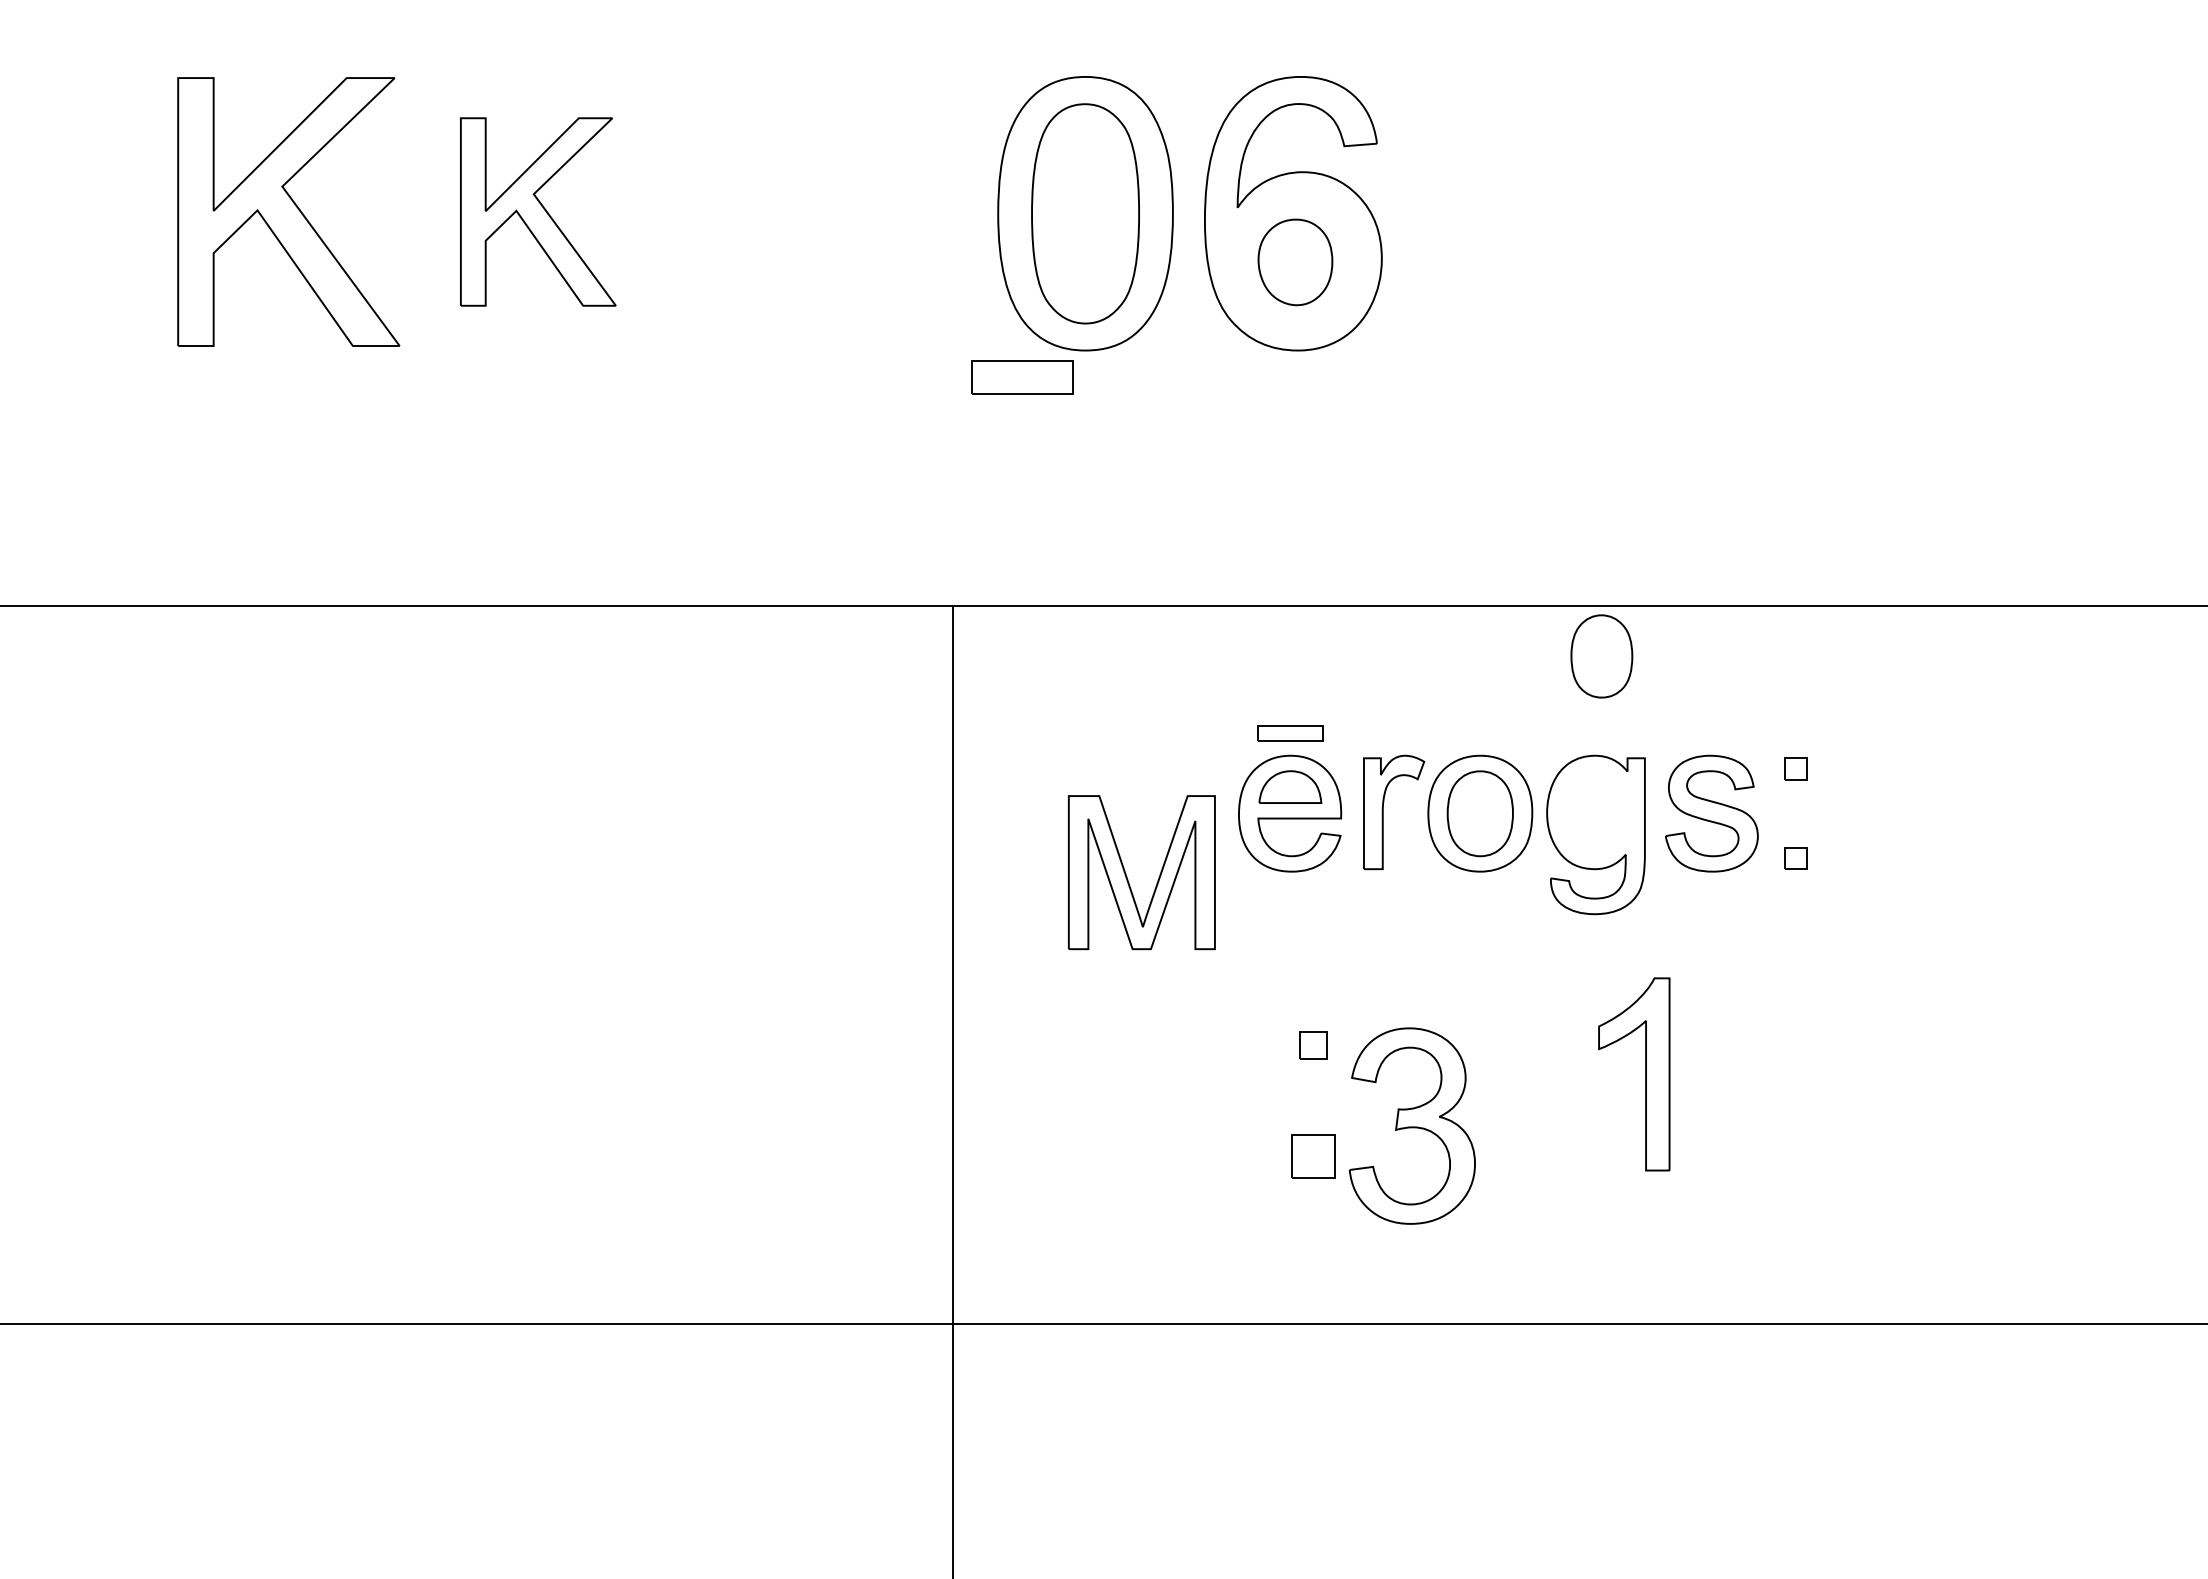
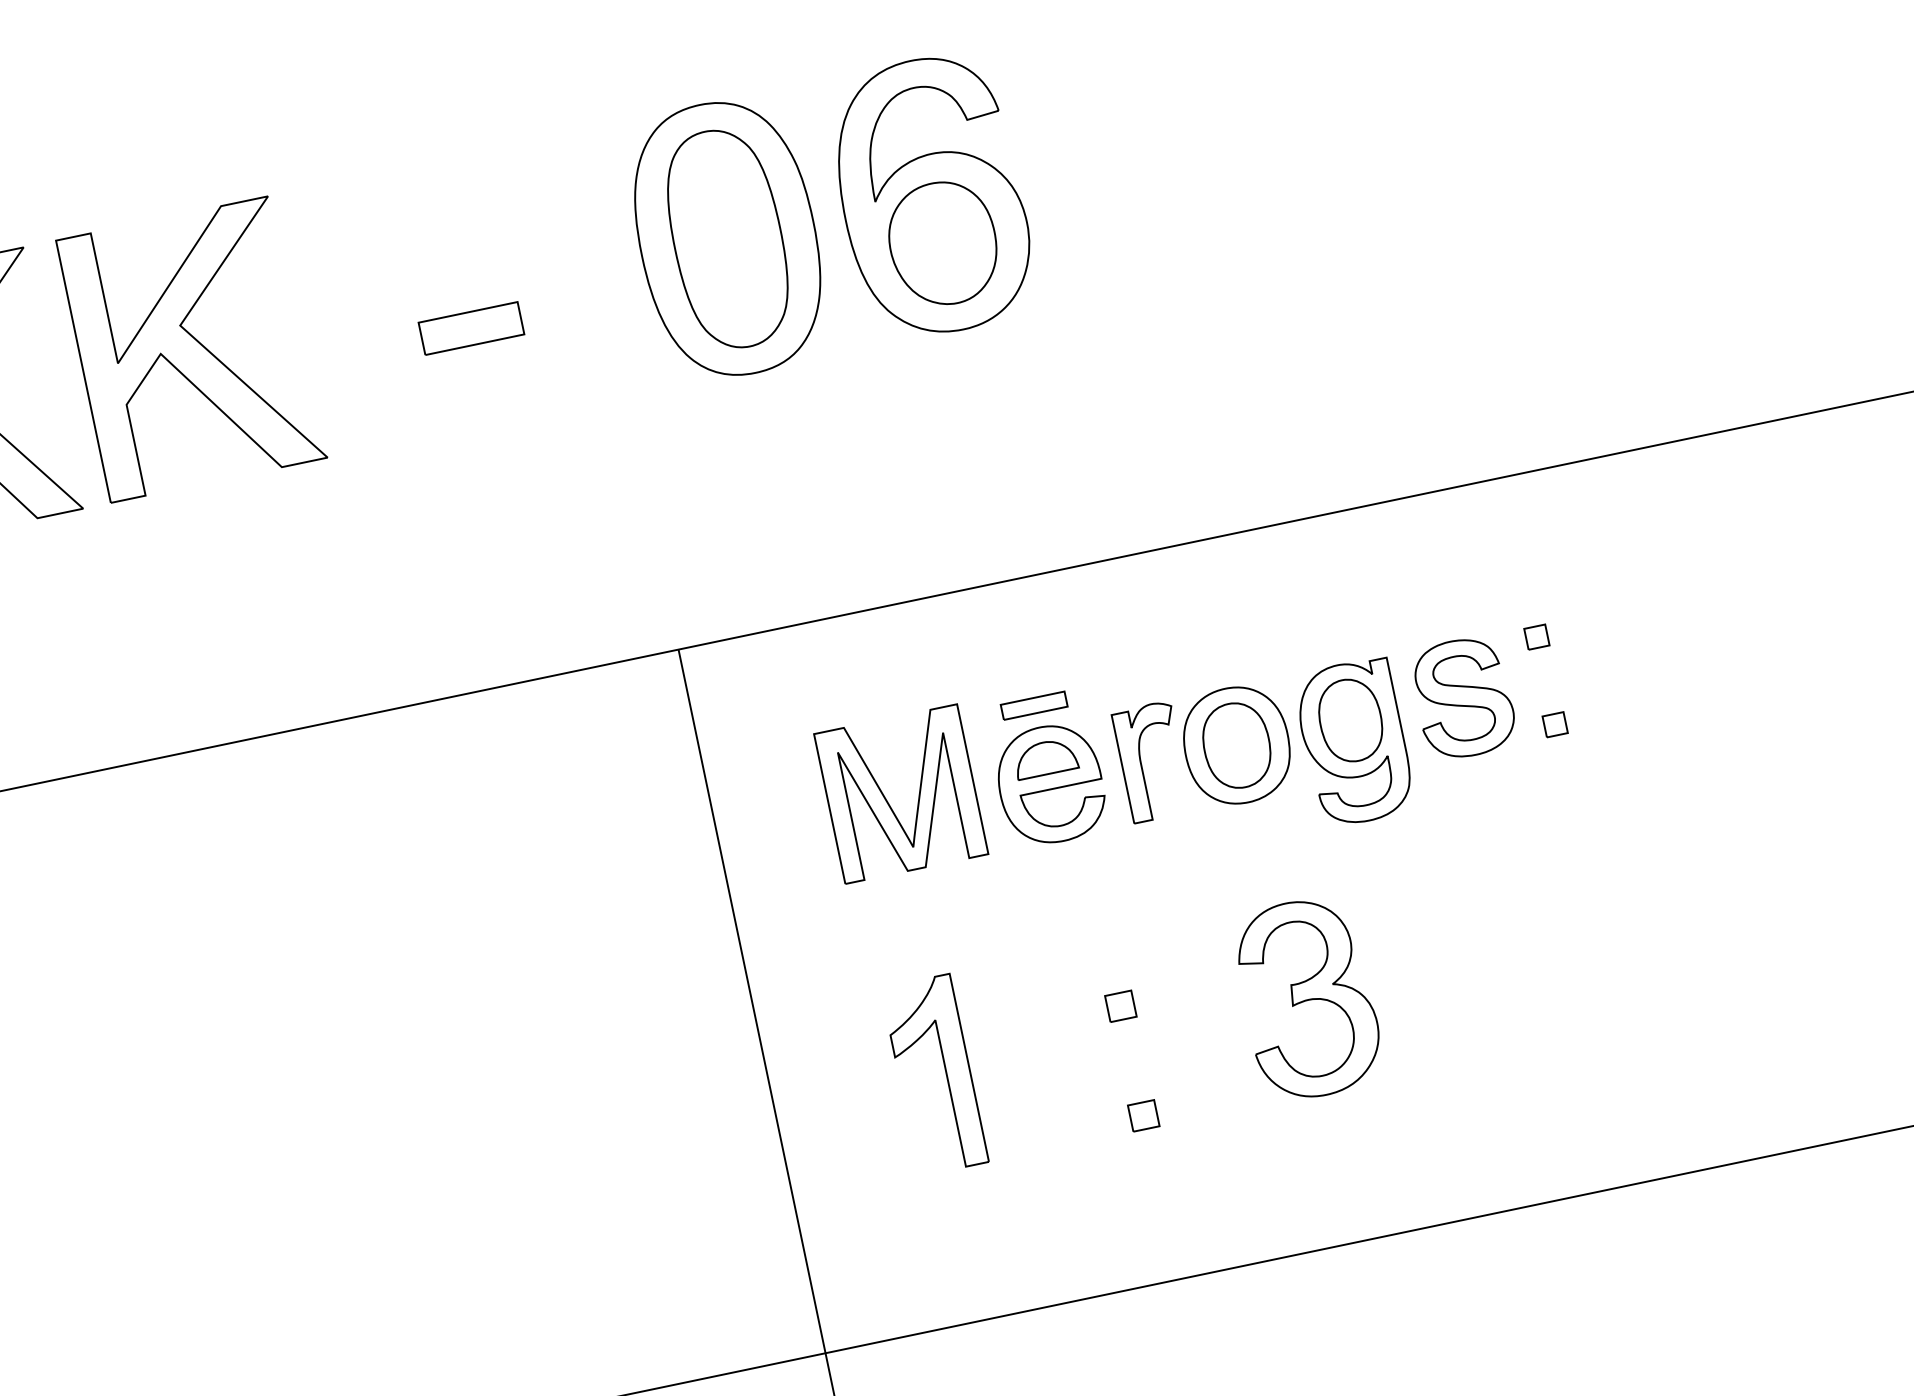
part: (537, 211) -> (190, 348), size x1.43
part: (1295, 262) -> (943, 243), size x1.43
part: (1022, 377) -> (471, 328), moved
part: (1601, 656) -> (1350, 720), moved
part: (1127, 876) -> (887, 800), moved
part: (1645, 1074) -> (945, 1072), moved
part: (1411, 1125) -> (1307, 998), moved
part: (1313, 1157) -> (1143, 1116), size x0.62

